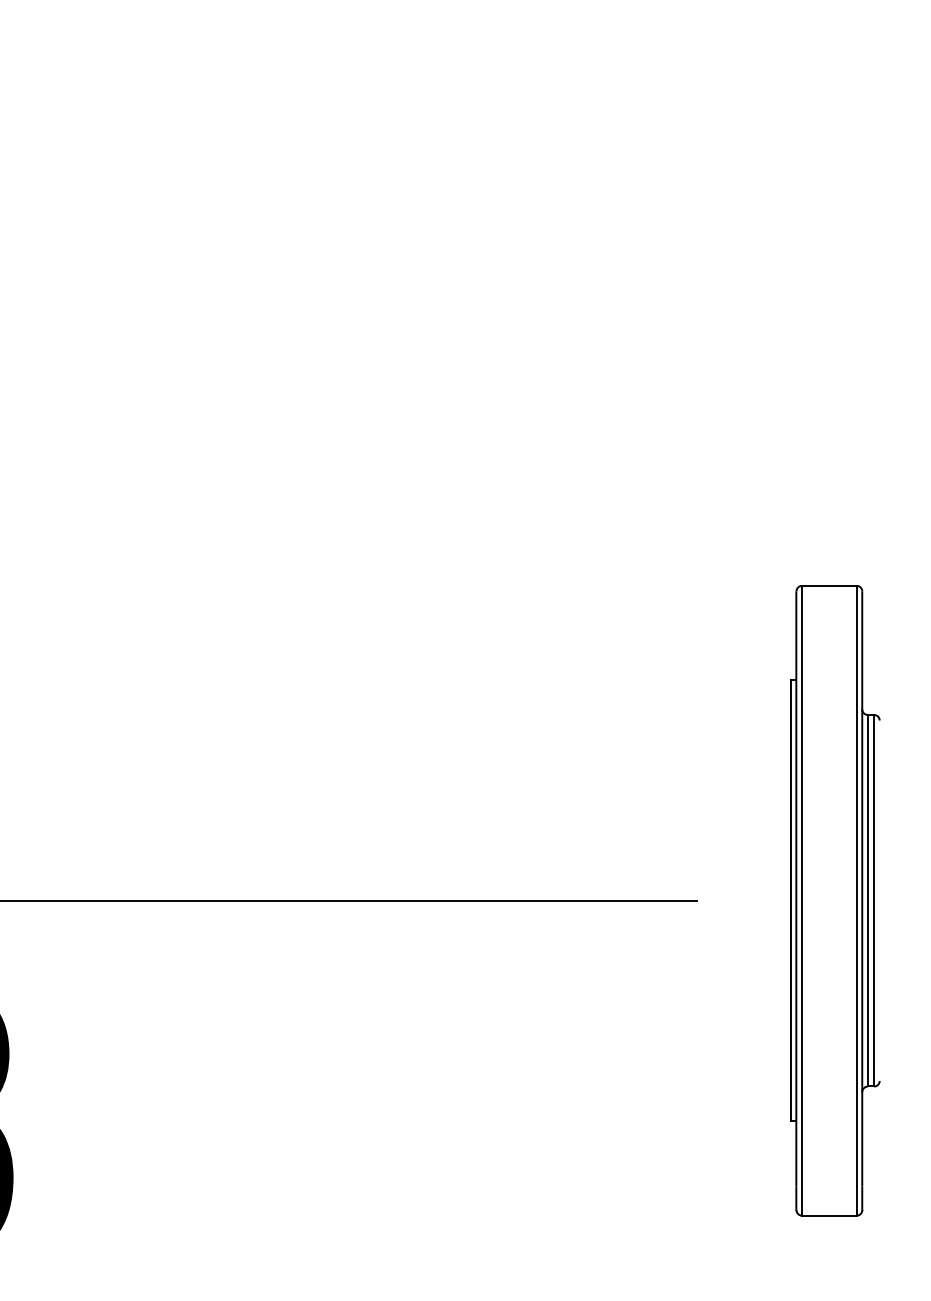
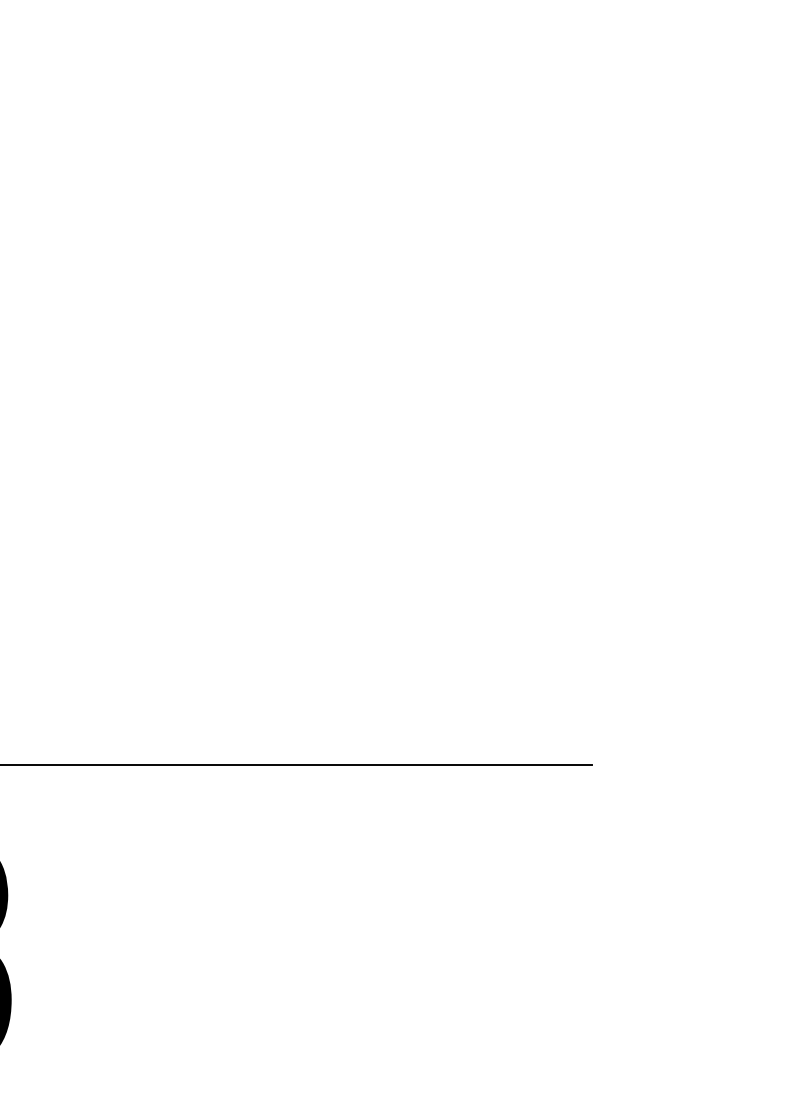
part: (835, 900) -> (709, 764), removed

